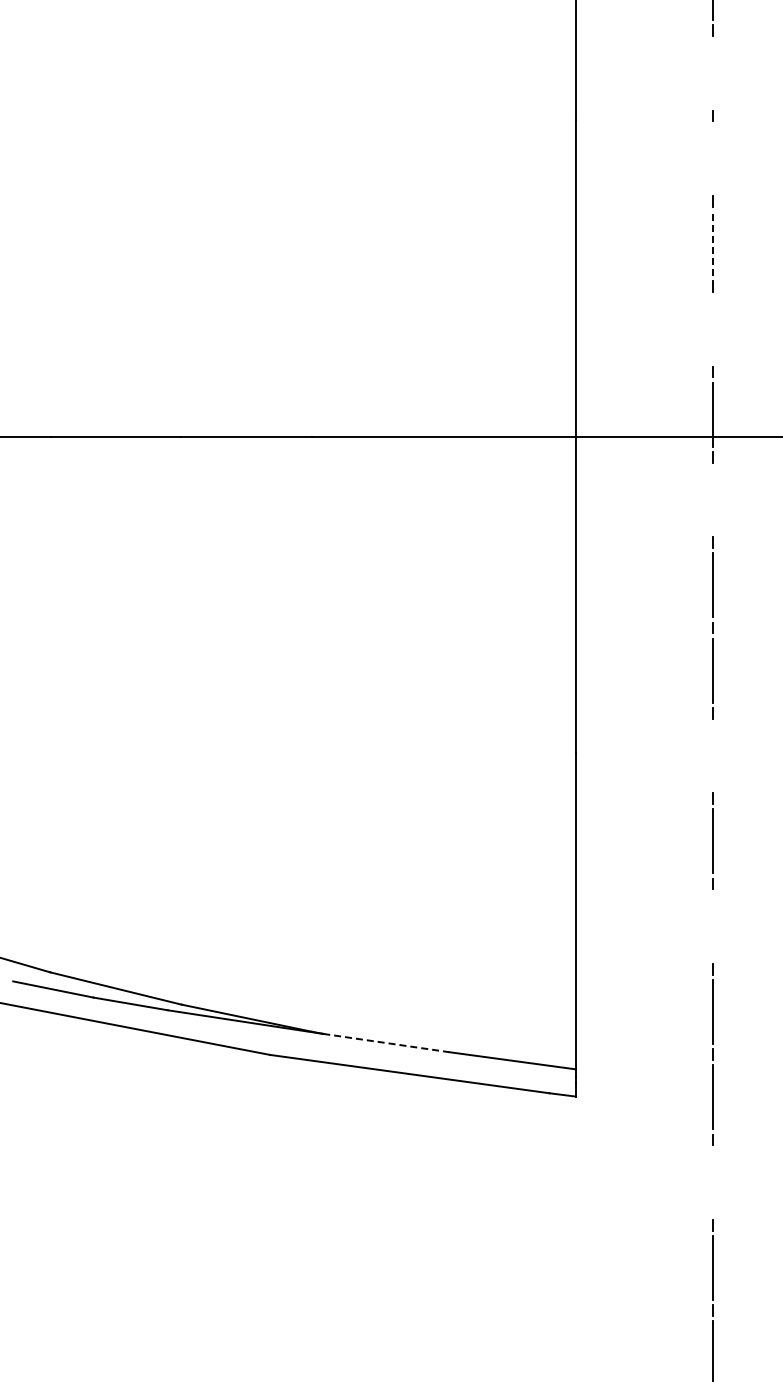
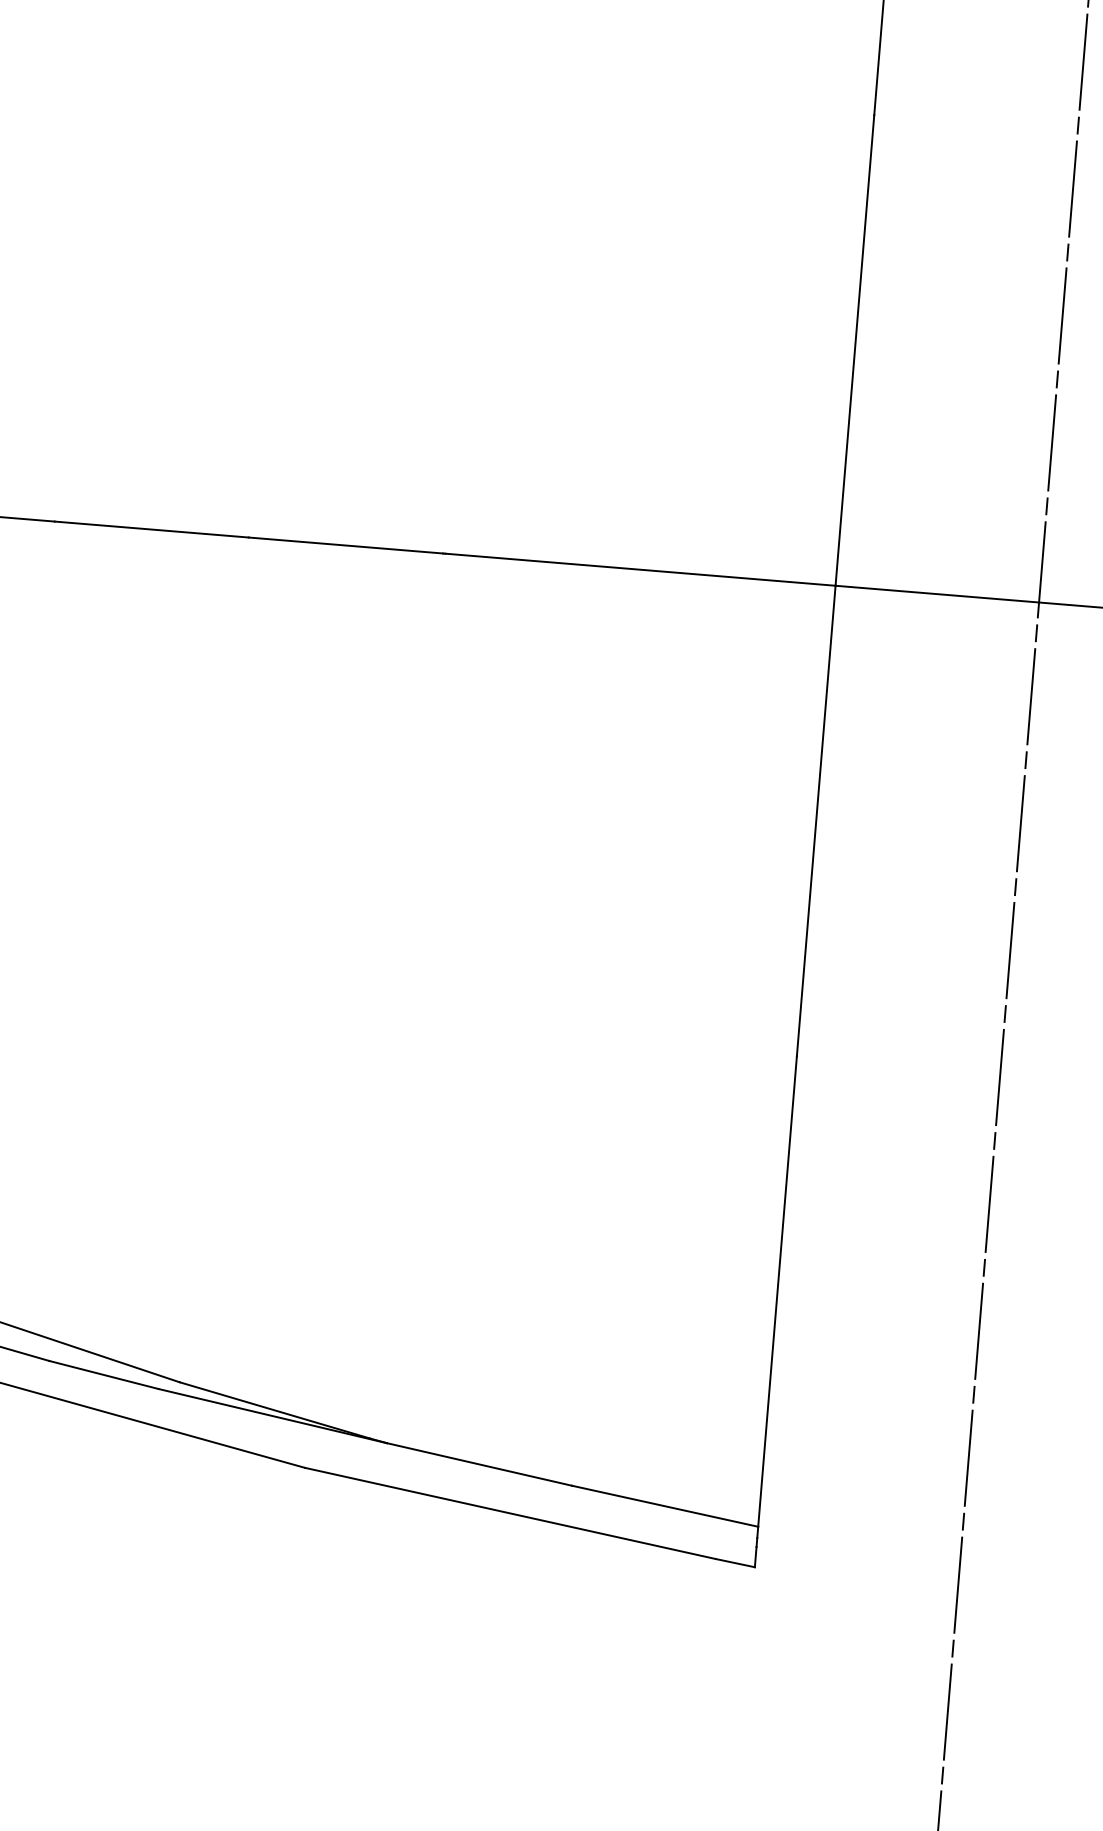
line: (712, 73) -> (1083, 62), added
line: (712, 158) -> (1072, 188), added
line: (712, 243) -> (1062, 315), dashed -> solid
line: (712, 329) -> (1051, 443), added
line: (712, 500) -> (1030, 697), added
line: (712, 756) -> (999, 1078), added
line: (712, 926) -> (978, 1330), added
line: (386, 1043) -> (479, 1465), dashed -> solid
line: (712, 1182) -> (947, 1711), added

